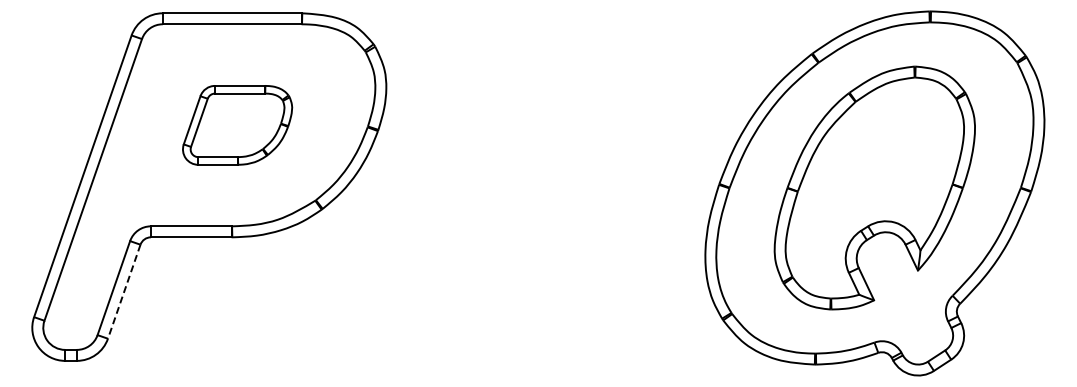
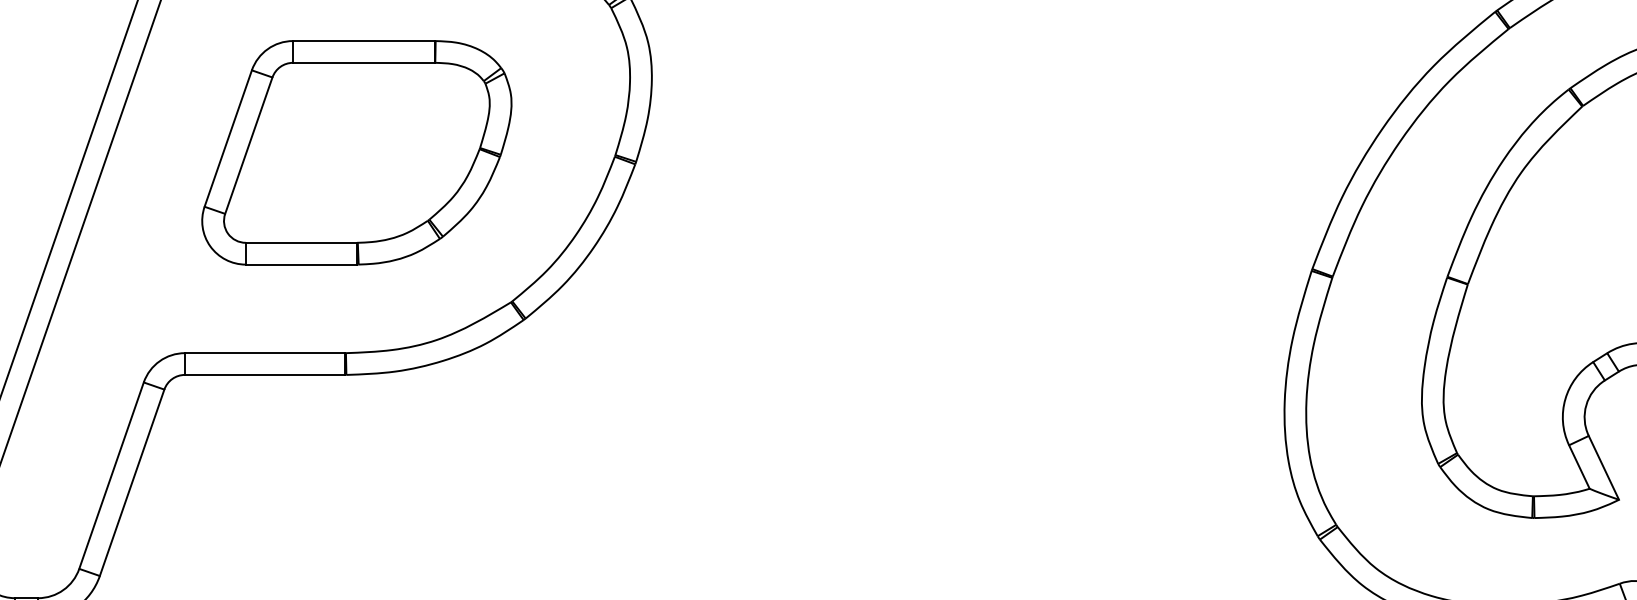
part: (237, 125) -> (356, 153), size x1.43
line: (124, 291) -> (132, 482), dashed -> solid

